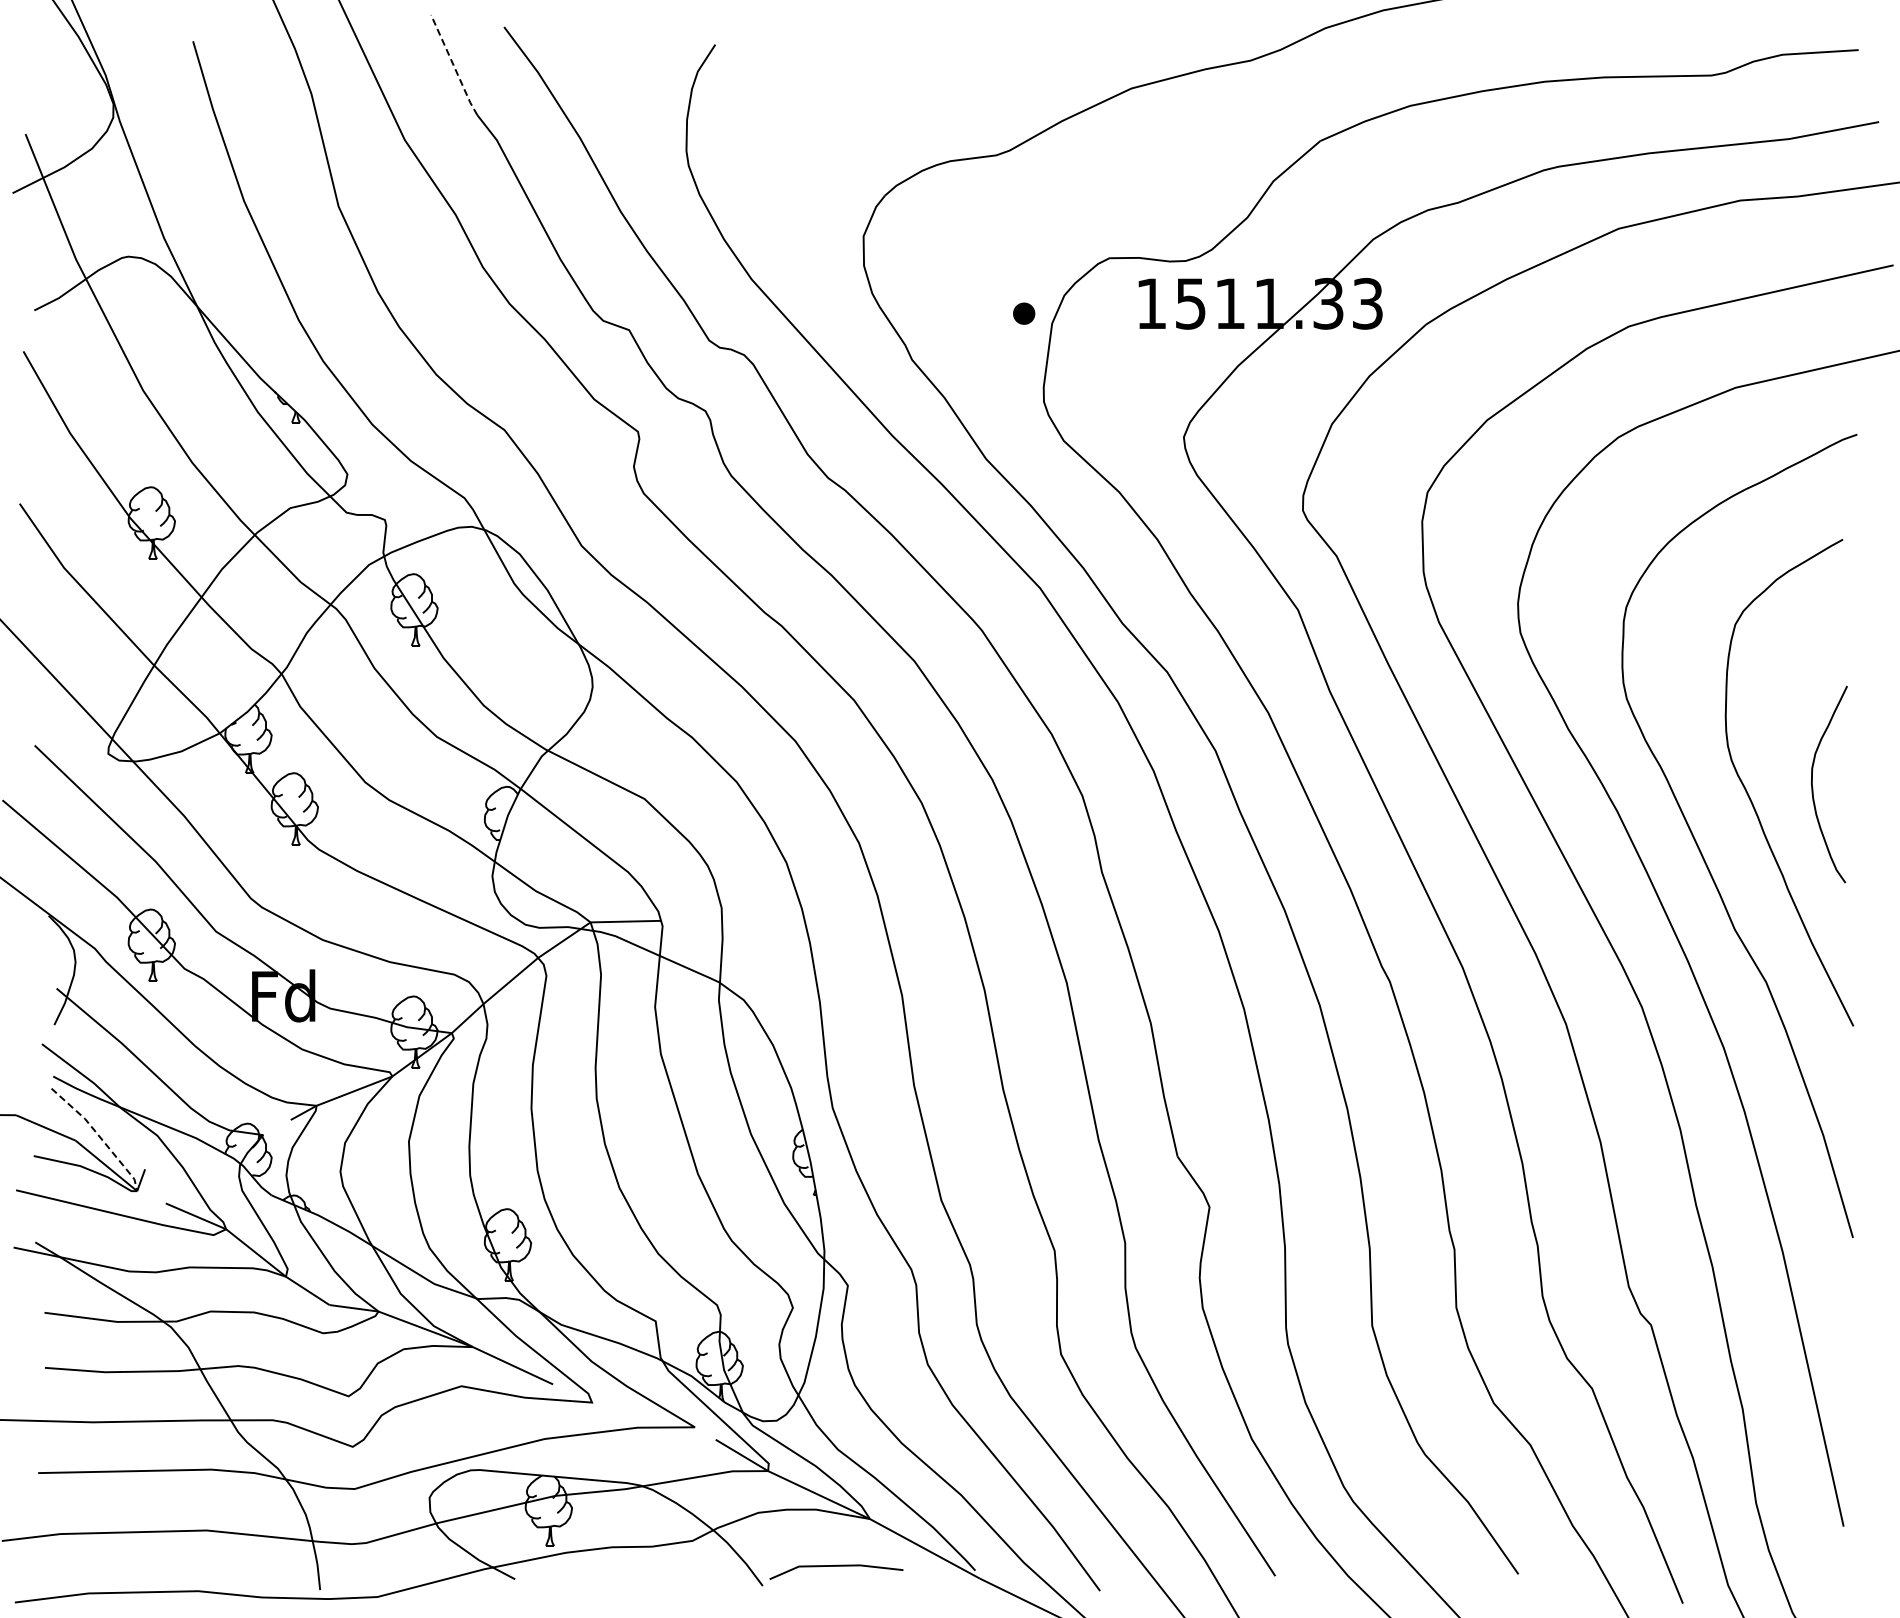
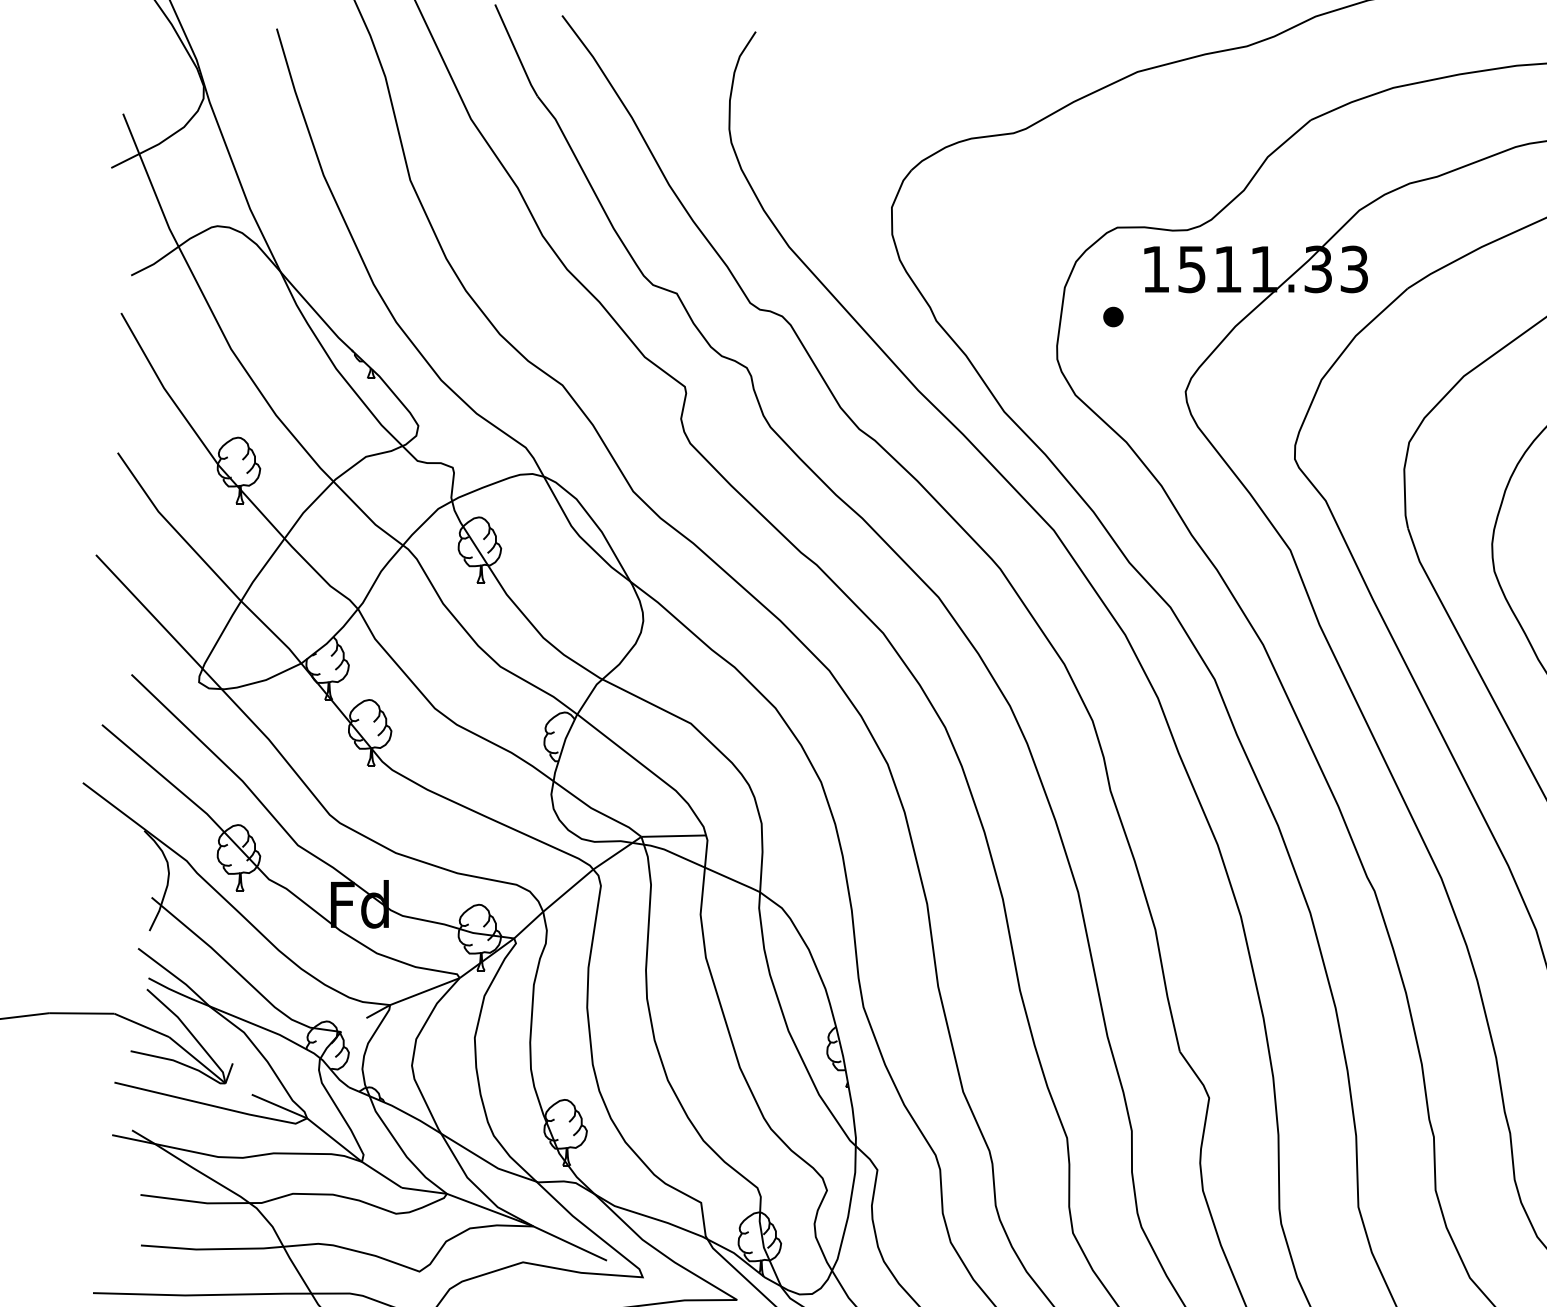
line: (453, 65) -> (515, 50), dashed -> solid
part: (1024, 313) -> (1113, 316), moved
line: (99, 1136) -> (190, 1033), dashed -> solid

